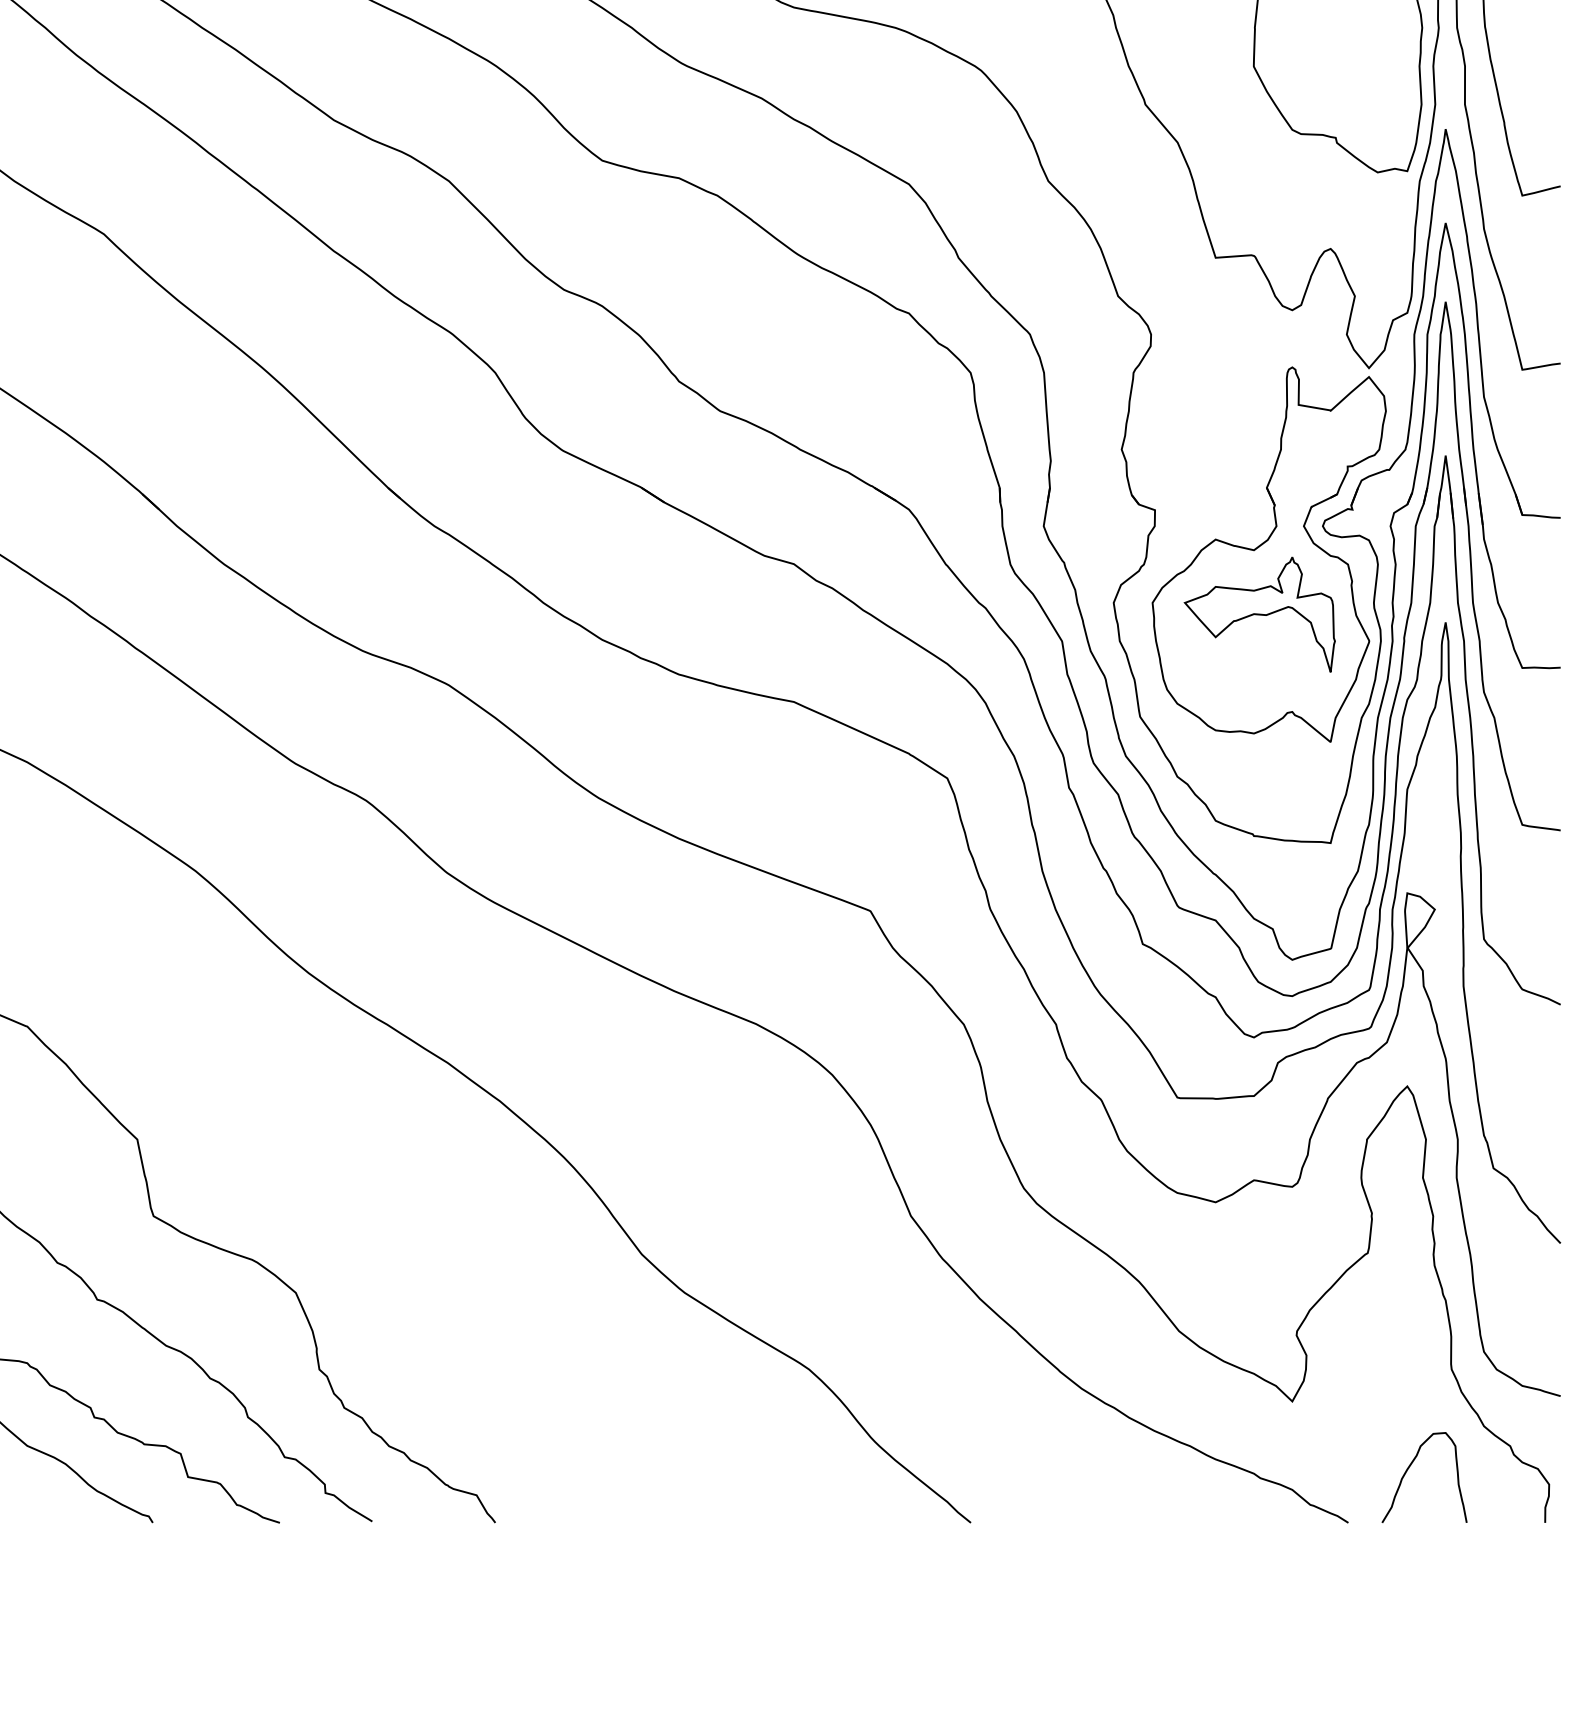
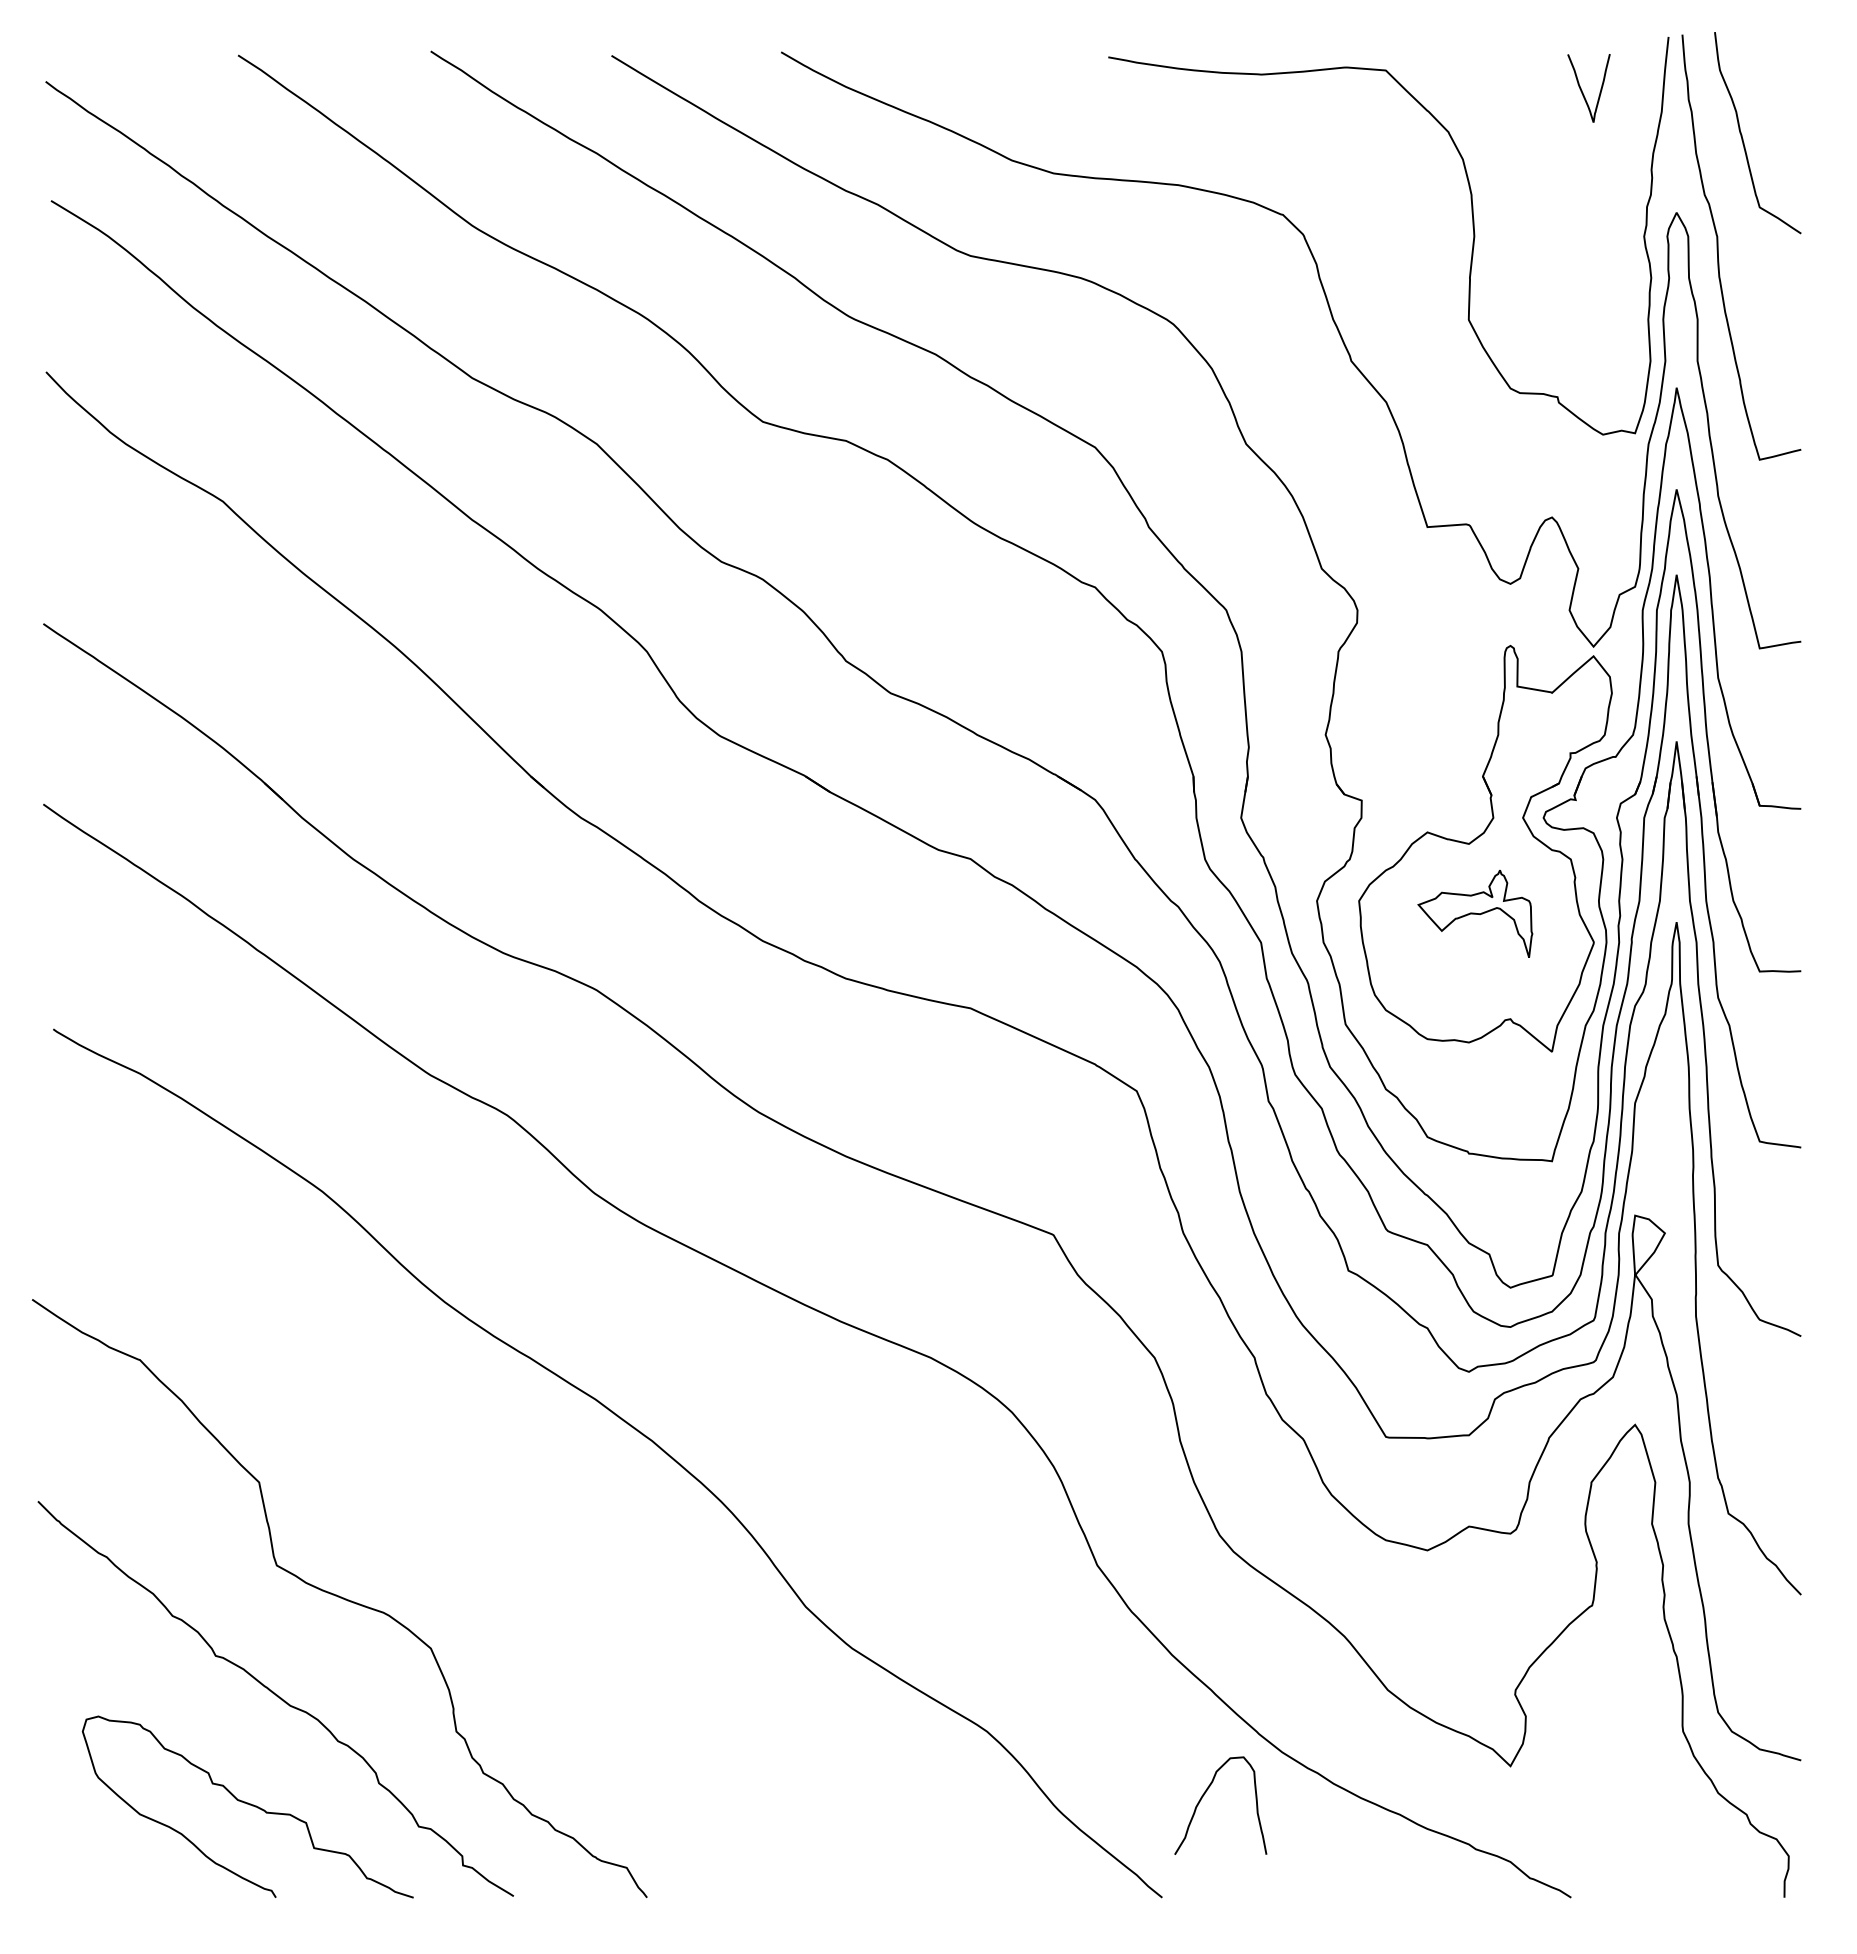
part: (1260, 614) -> (1475, 913), size x0.7
curve: (1409, 1468) -> (1204, 1795), moved

